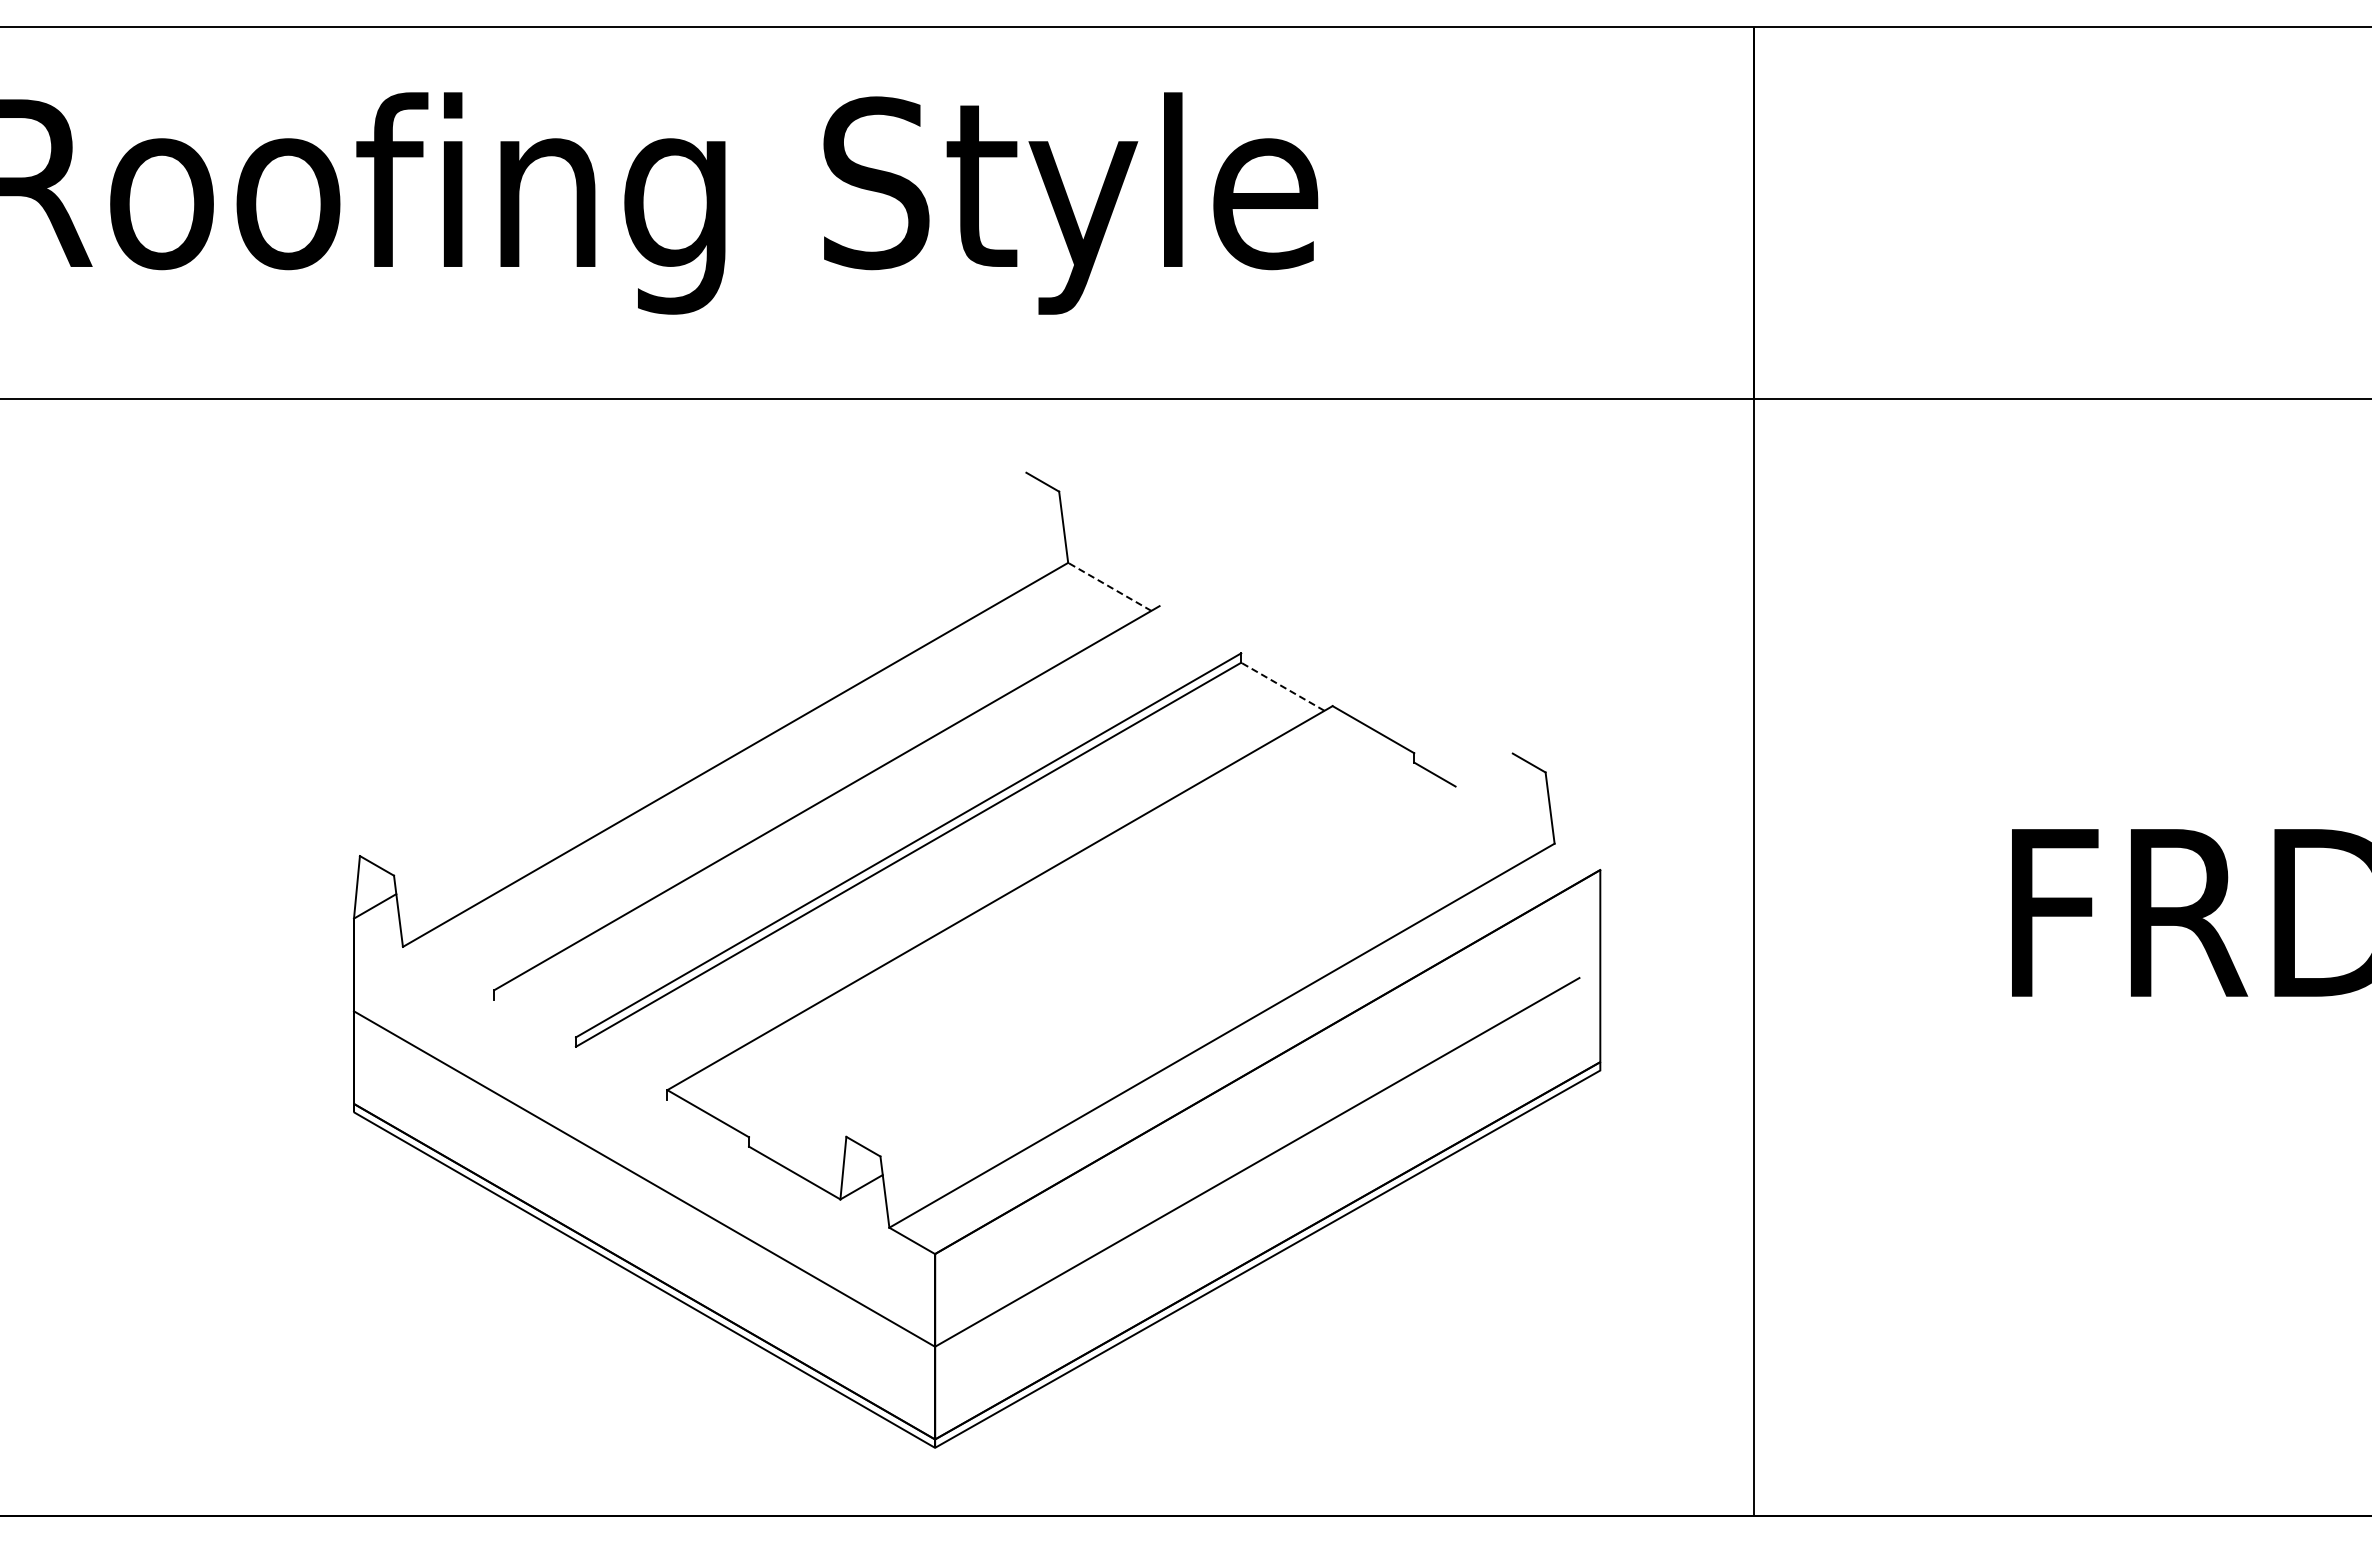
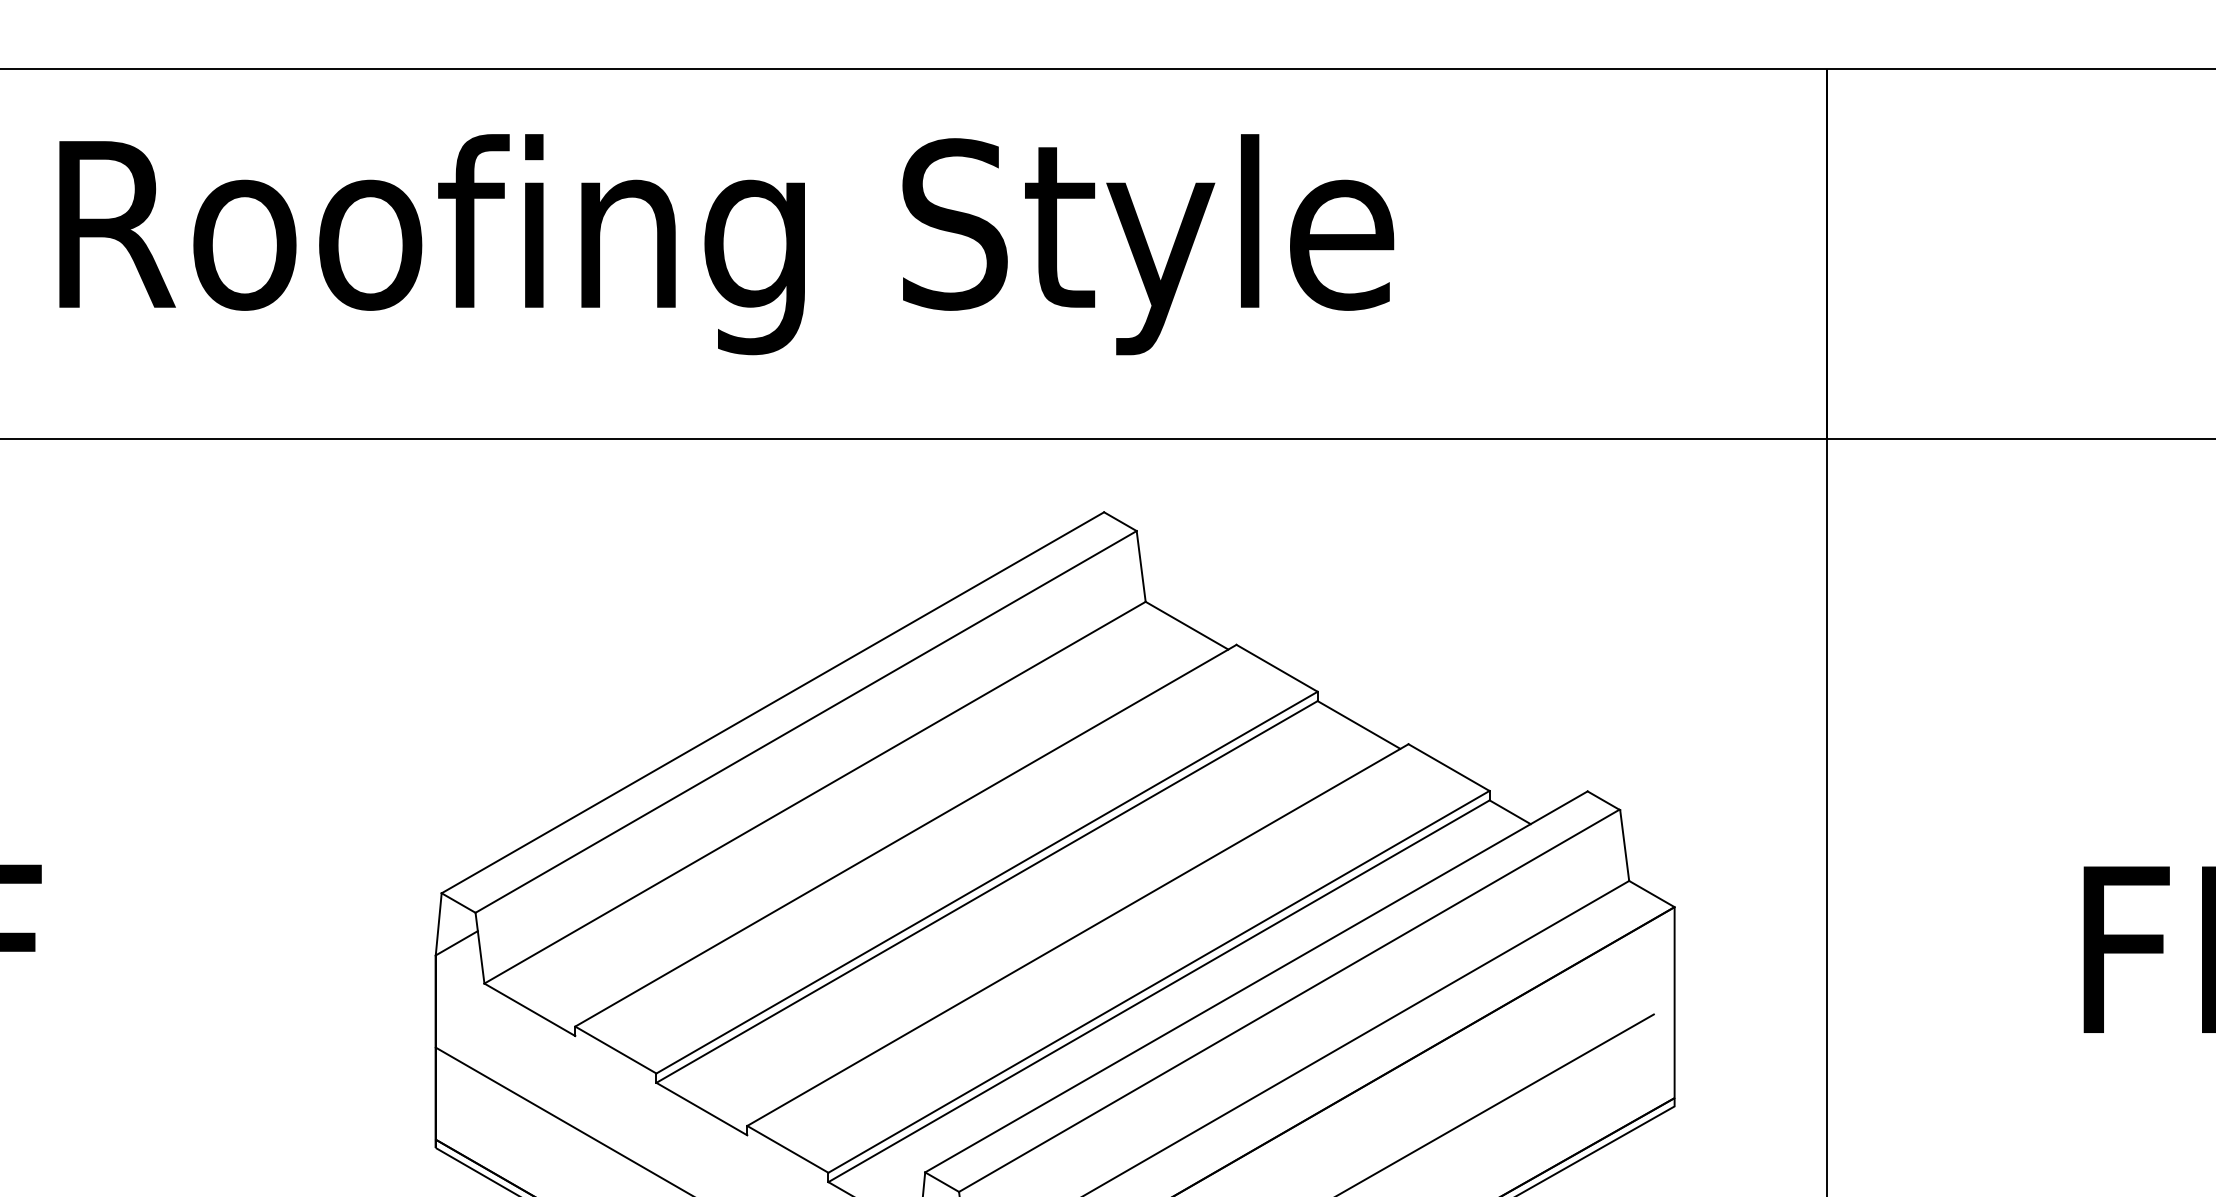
line: (1109, 586) -> (1186, 625), dashed -> solid
line: (1200, 629) -> (1277, 668), added
line: (692, 664) -> (772, 702), added
line: (726, 683) -> (806, 721), added
line: (1282, 686) -> (1358, 724), dashed -> solid
line: (1577, 856) -> (1651, 893), added
line: (1179, 944) -> (1256, 981), added
line: (1081, 945) -> (1158, 982), added
line: (1081, 954) -> (1158, 991), added
line: (1212, 964) -> (1289, 1001), added
line: (448, 972) -> (529, 1009), added
line: (535, 1013) -> (616, 1049), added
line: (621, 1072) -> (701, 1108), added

